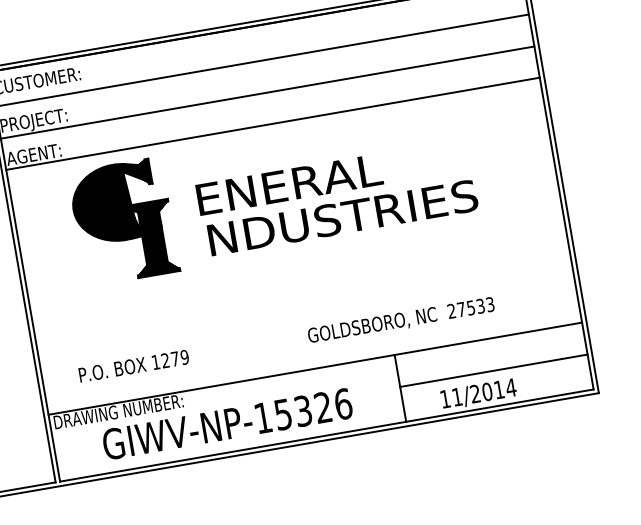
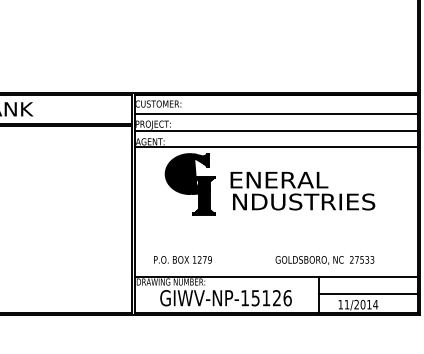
text: (303, 411) -> (266, 298), GIWV-NP-15326 -> GIWV-NP-15126

